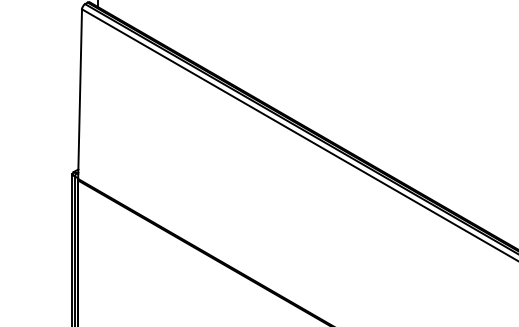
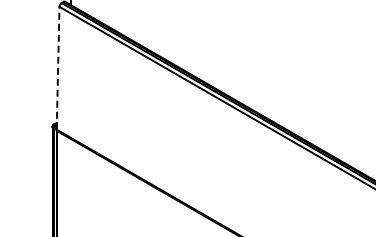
line: (80, 93) -> (58, 67), solid -> dashed

